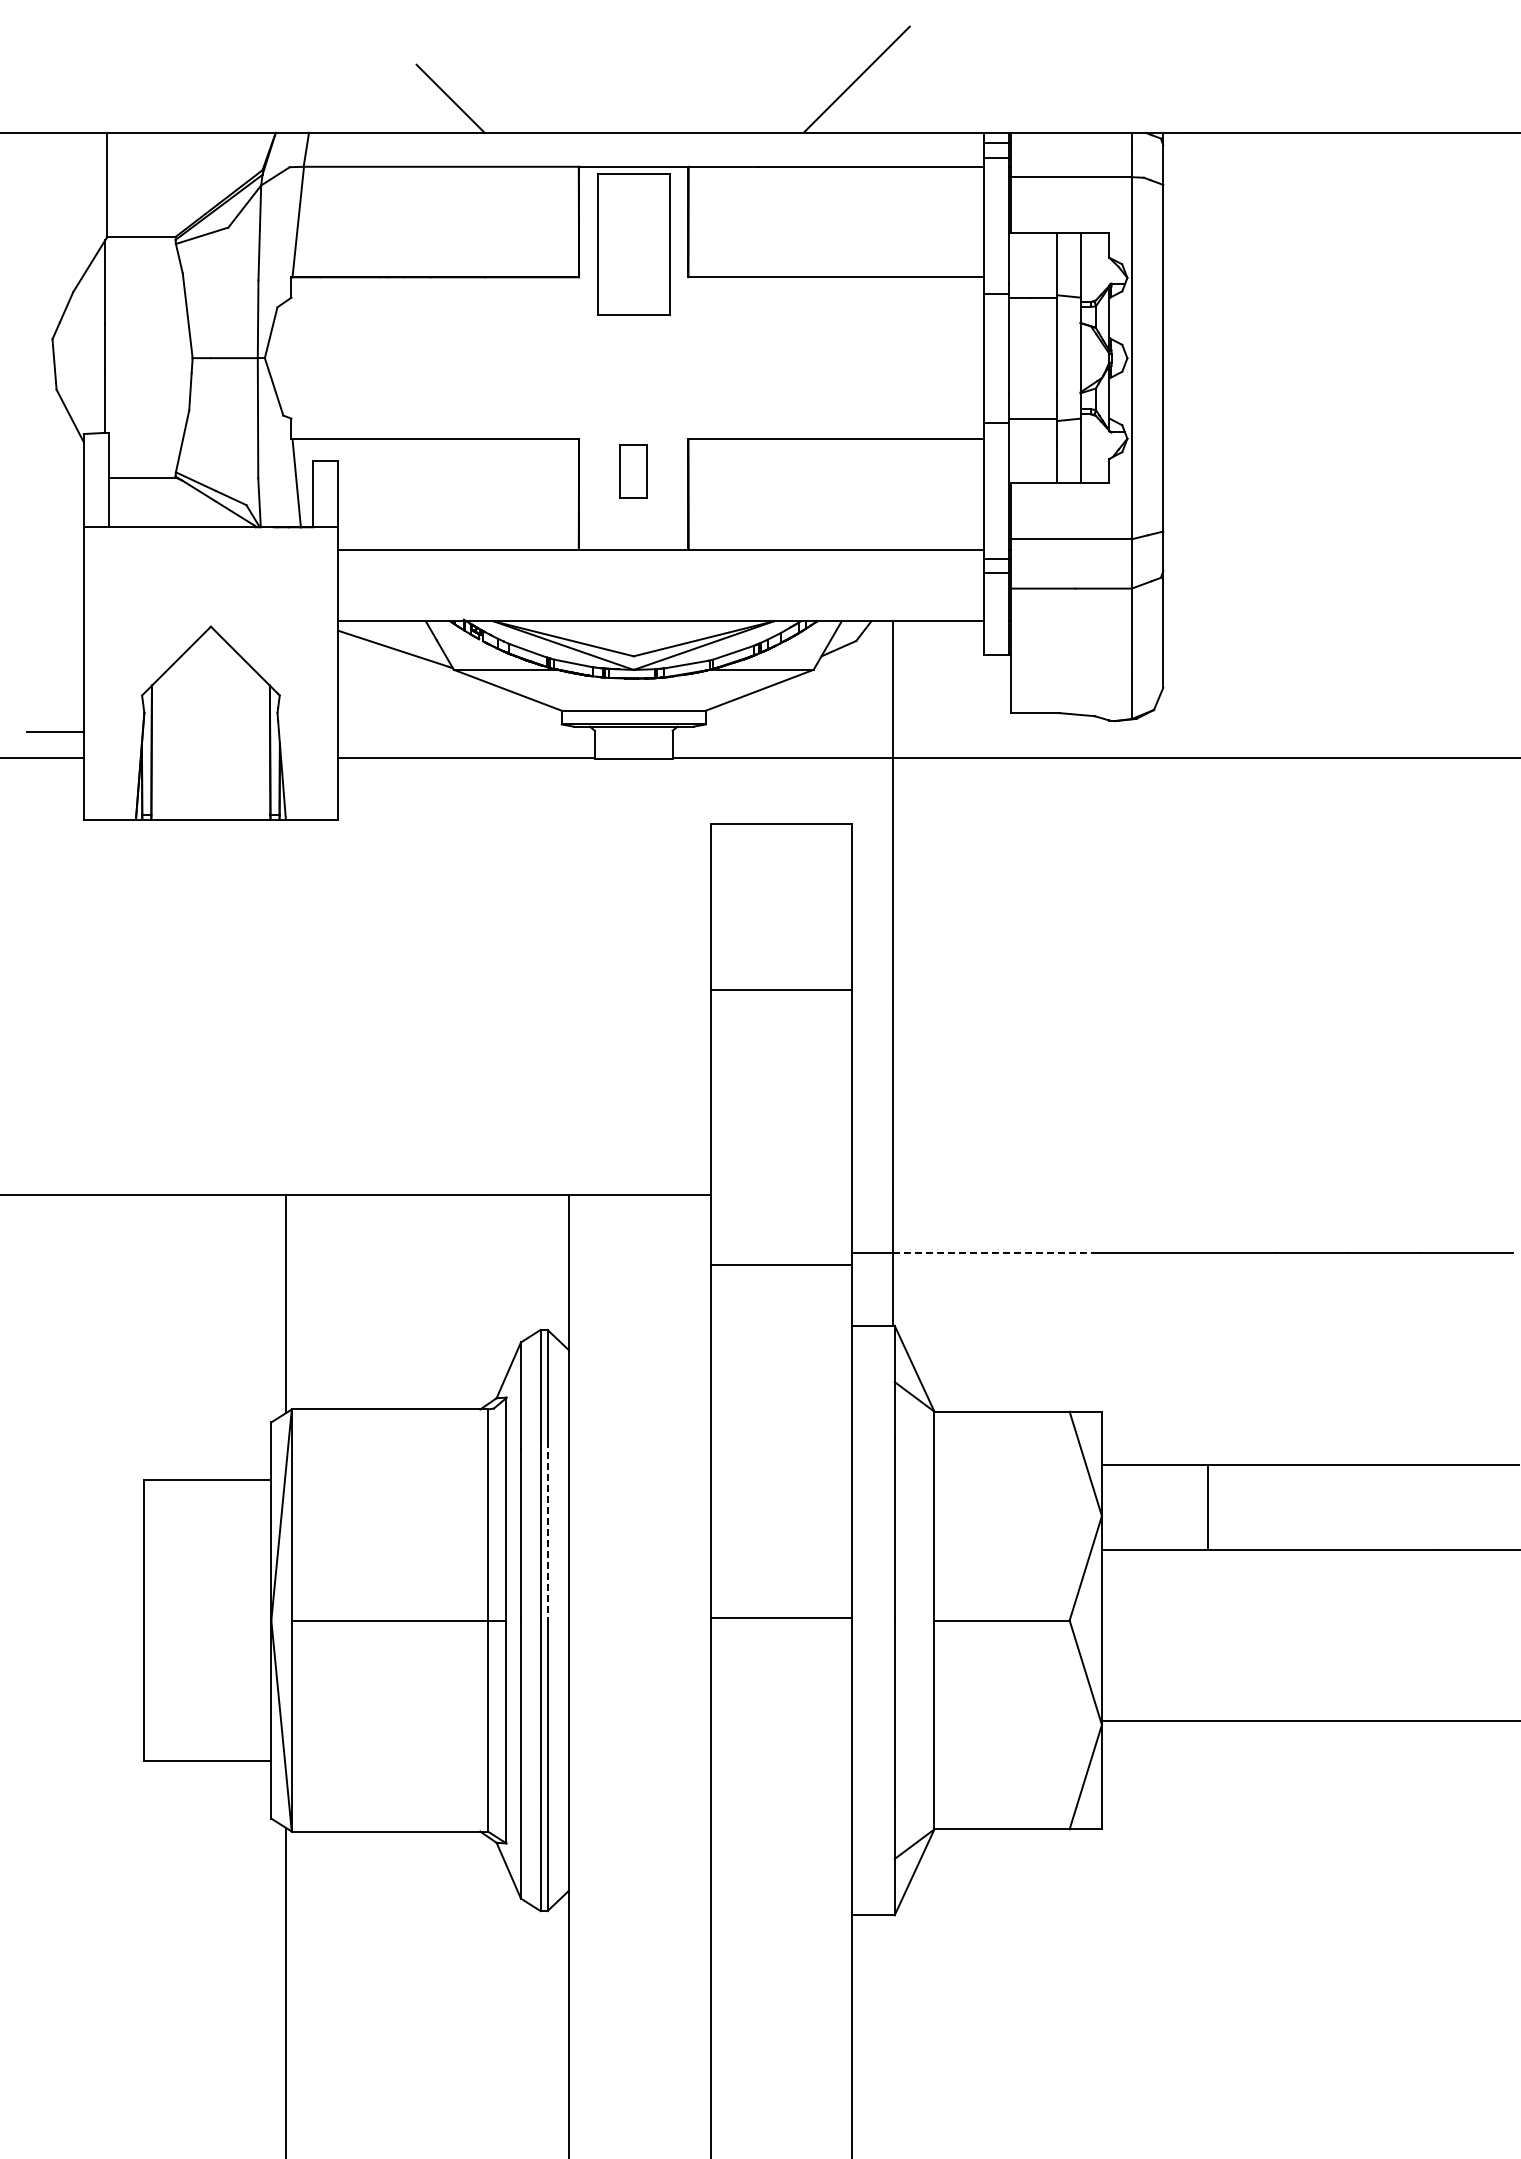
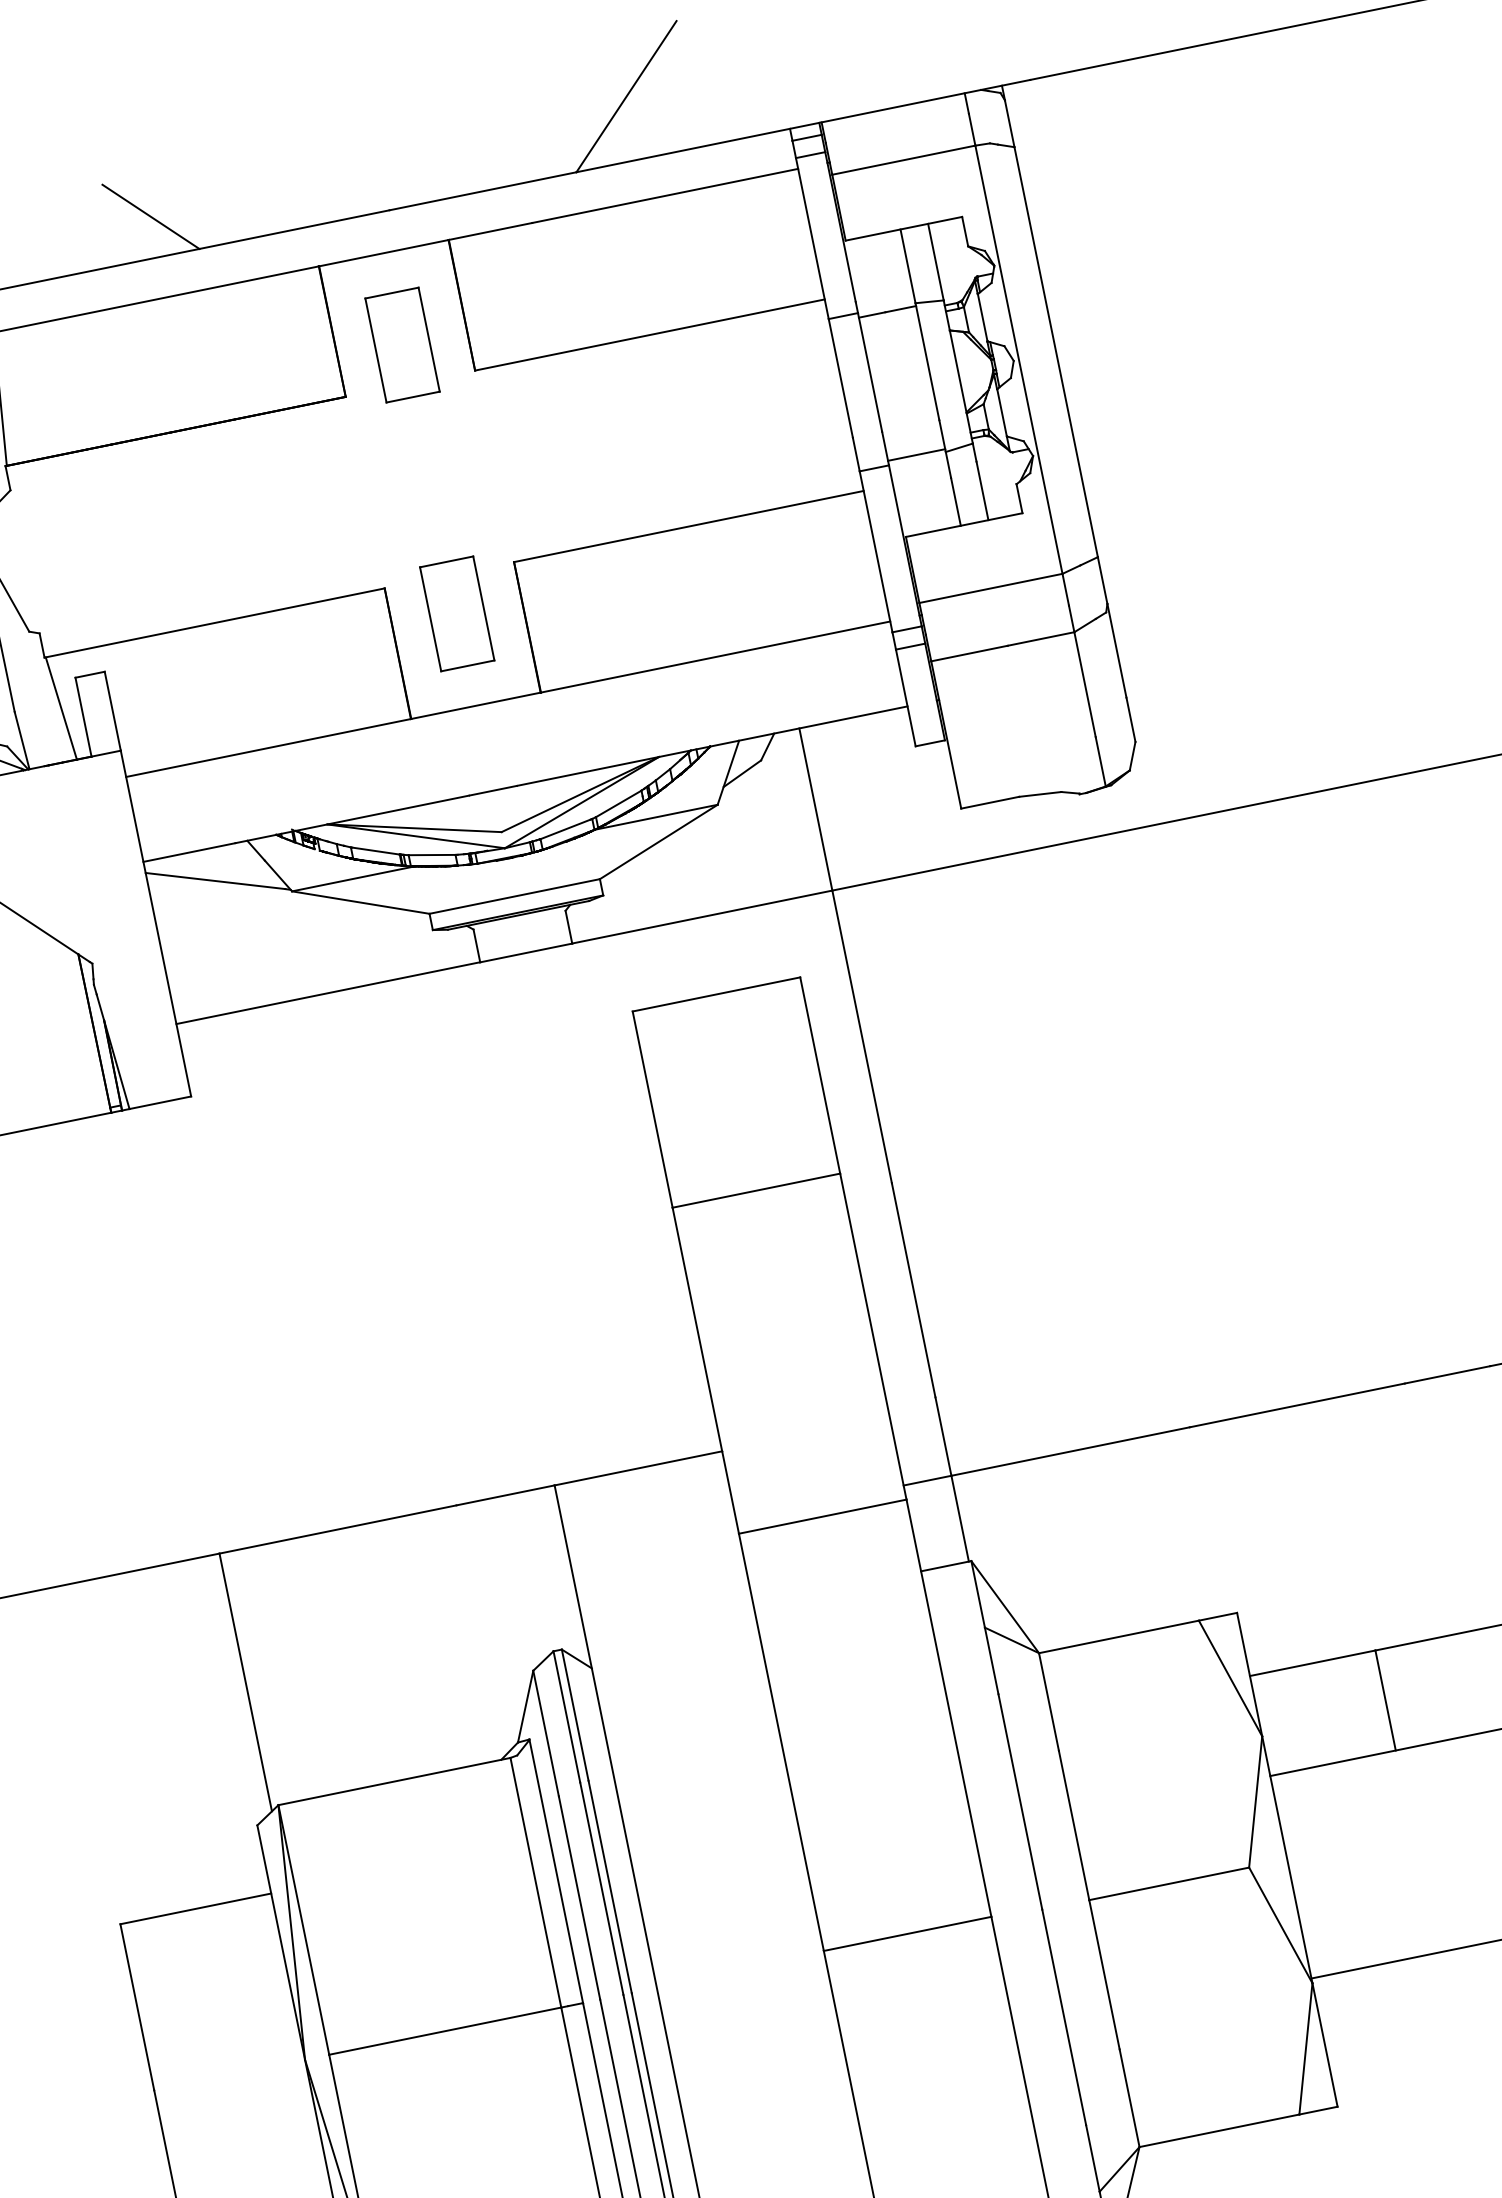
part: (633, 244) -> (402, 345), size x0.62
part: (633, 471) -> (456, 613), size x1.67
line: (993, 1253) -> (1070, 1451), dashed -> solid
line: (547, 1530) -> (609, 1886), dashed -> solid

